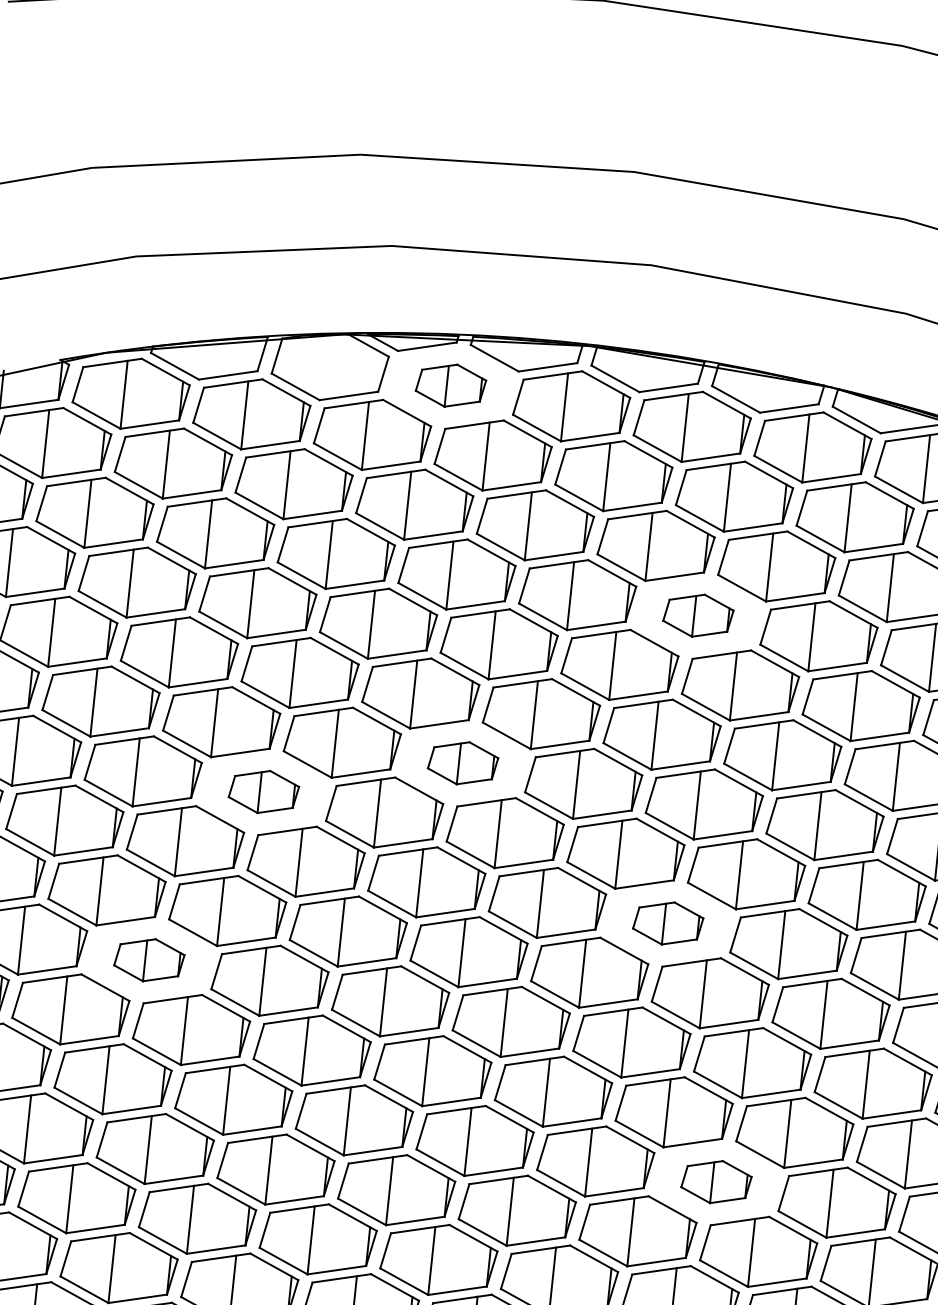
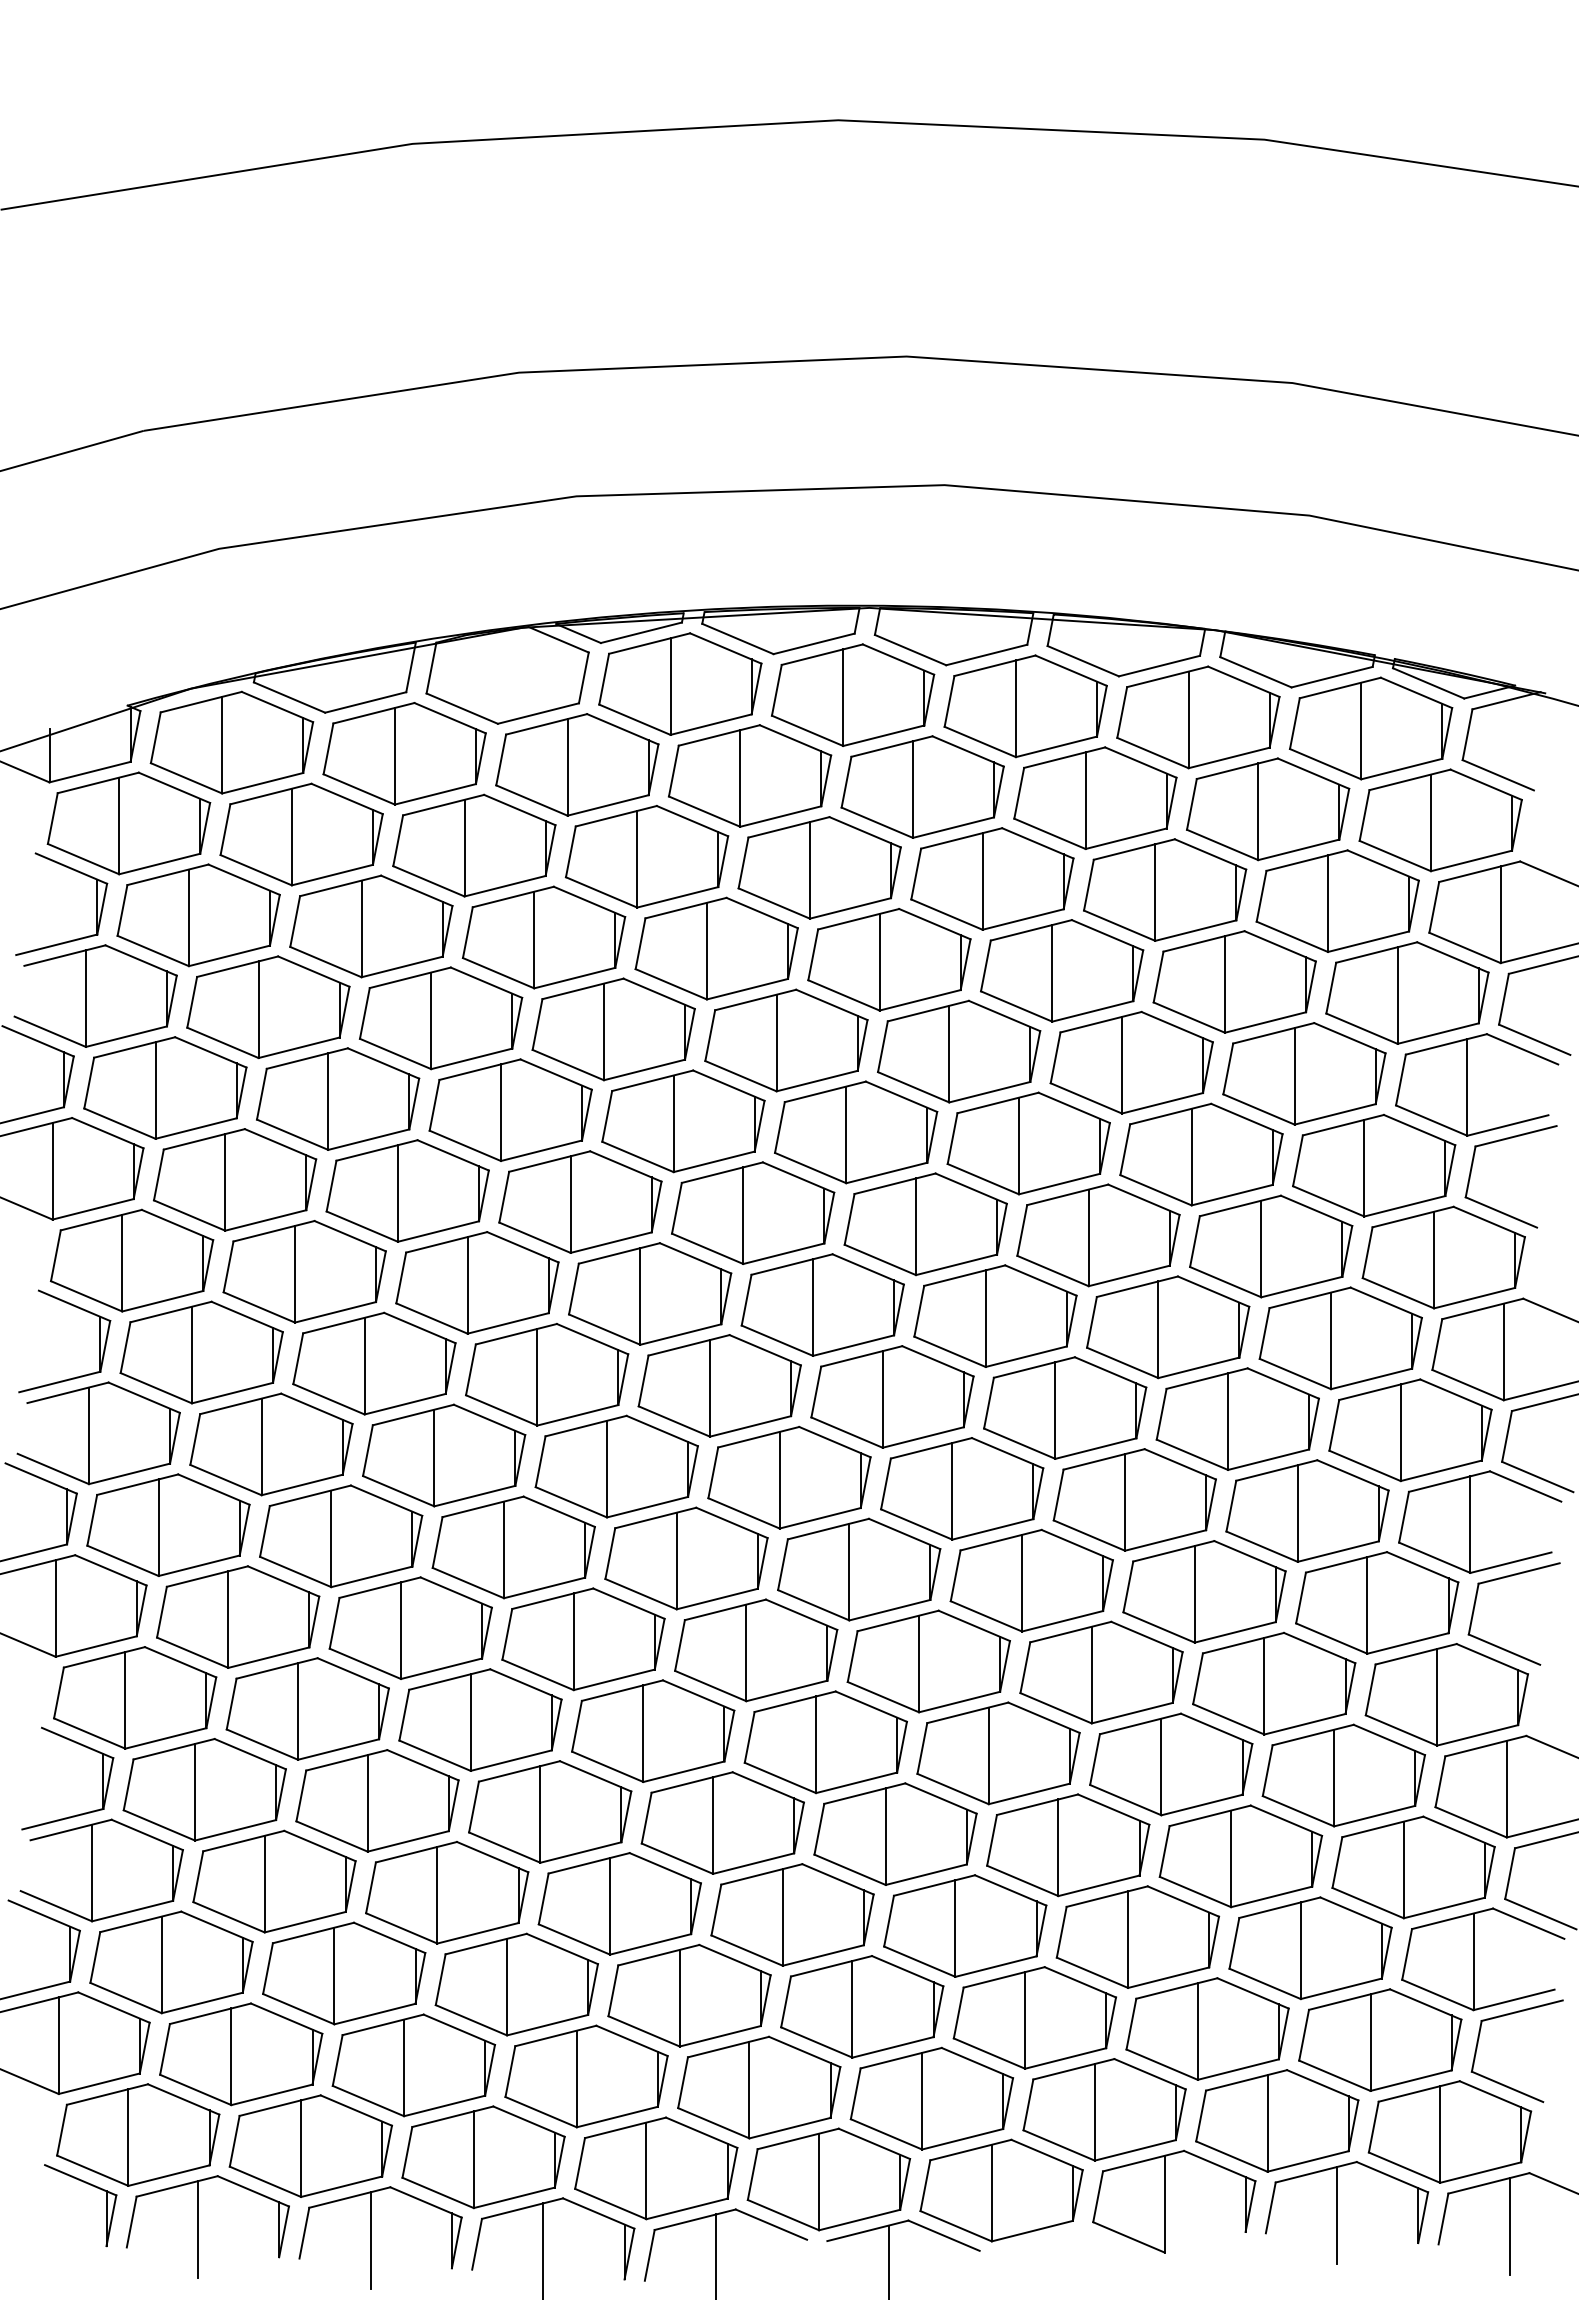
part: (451, 385) -> (680, 683), size x1.67
part: (698, 615) -> (1062, 970), size x1.67
part: (463, 762) -> (753, 1212), size x1.67
part: (263, 791) -> (477, 1282), size x1.67
part: (668, 923) -> (1065, 1407), size x1.67
part: (149, 960) -> (341, 1536), size x1.67
part: (716, 1182) -> (1171, 1764), size x1.67

